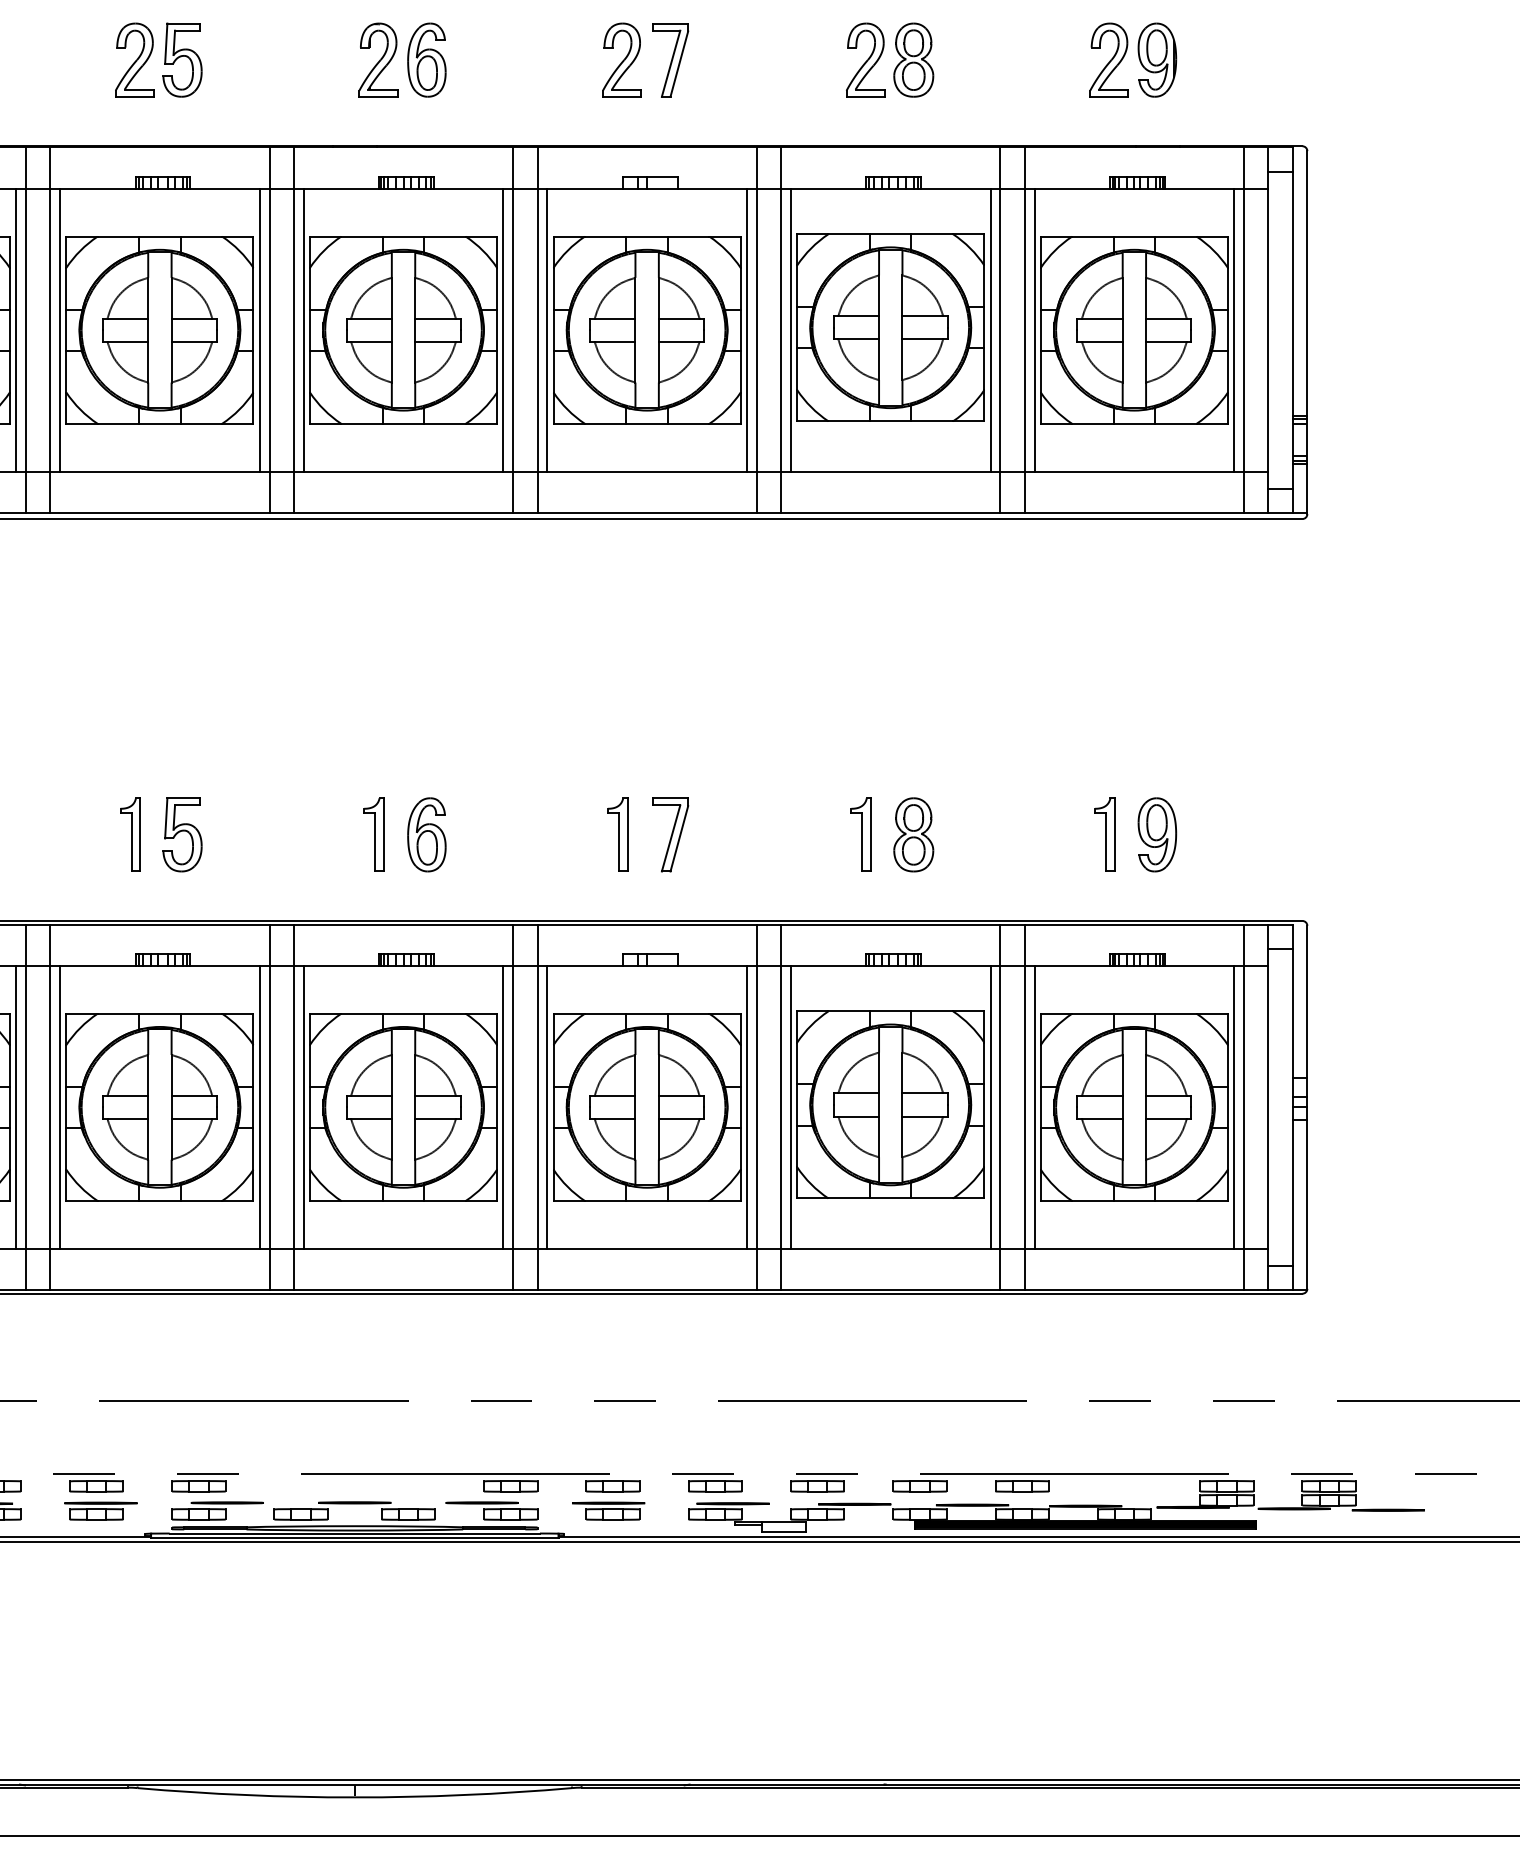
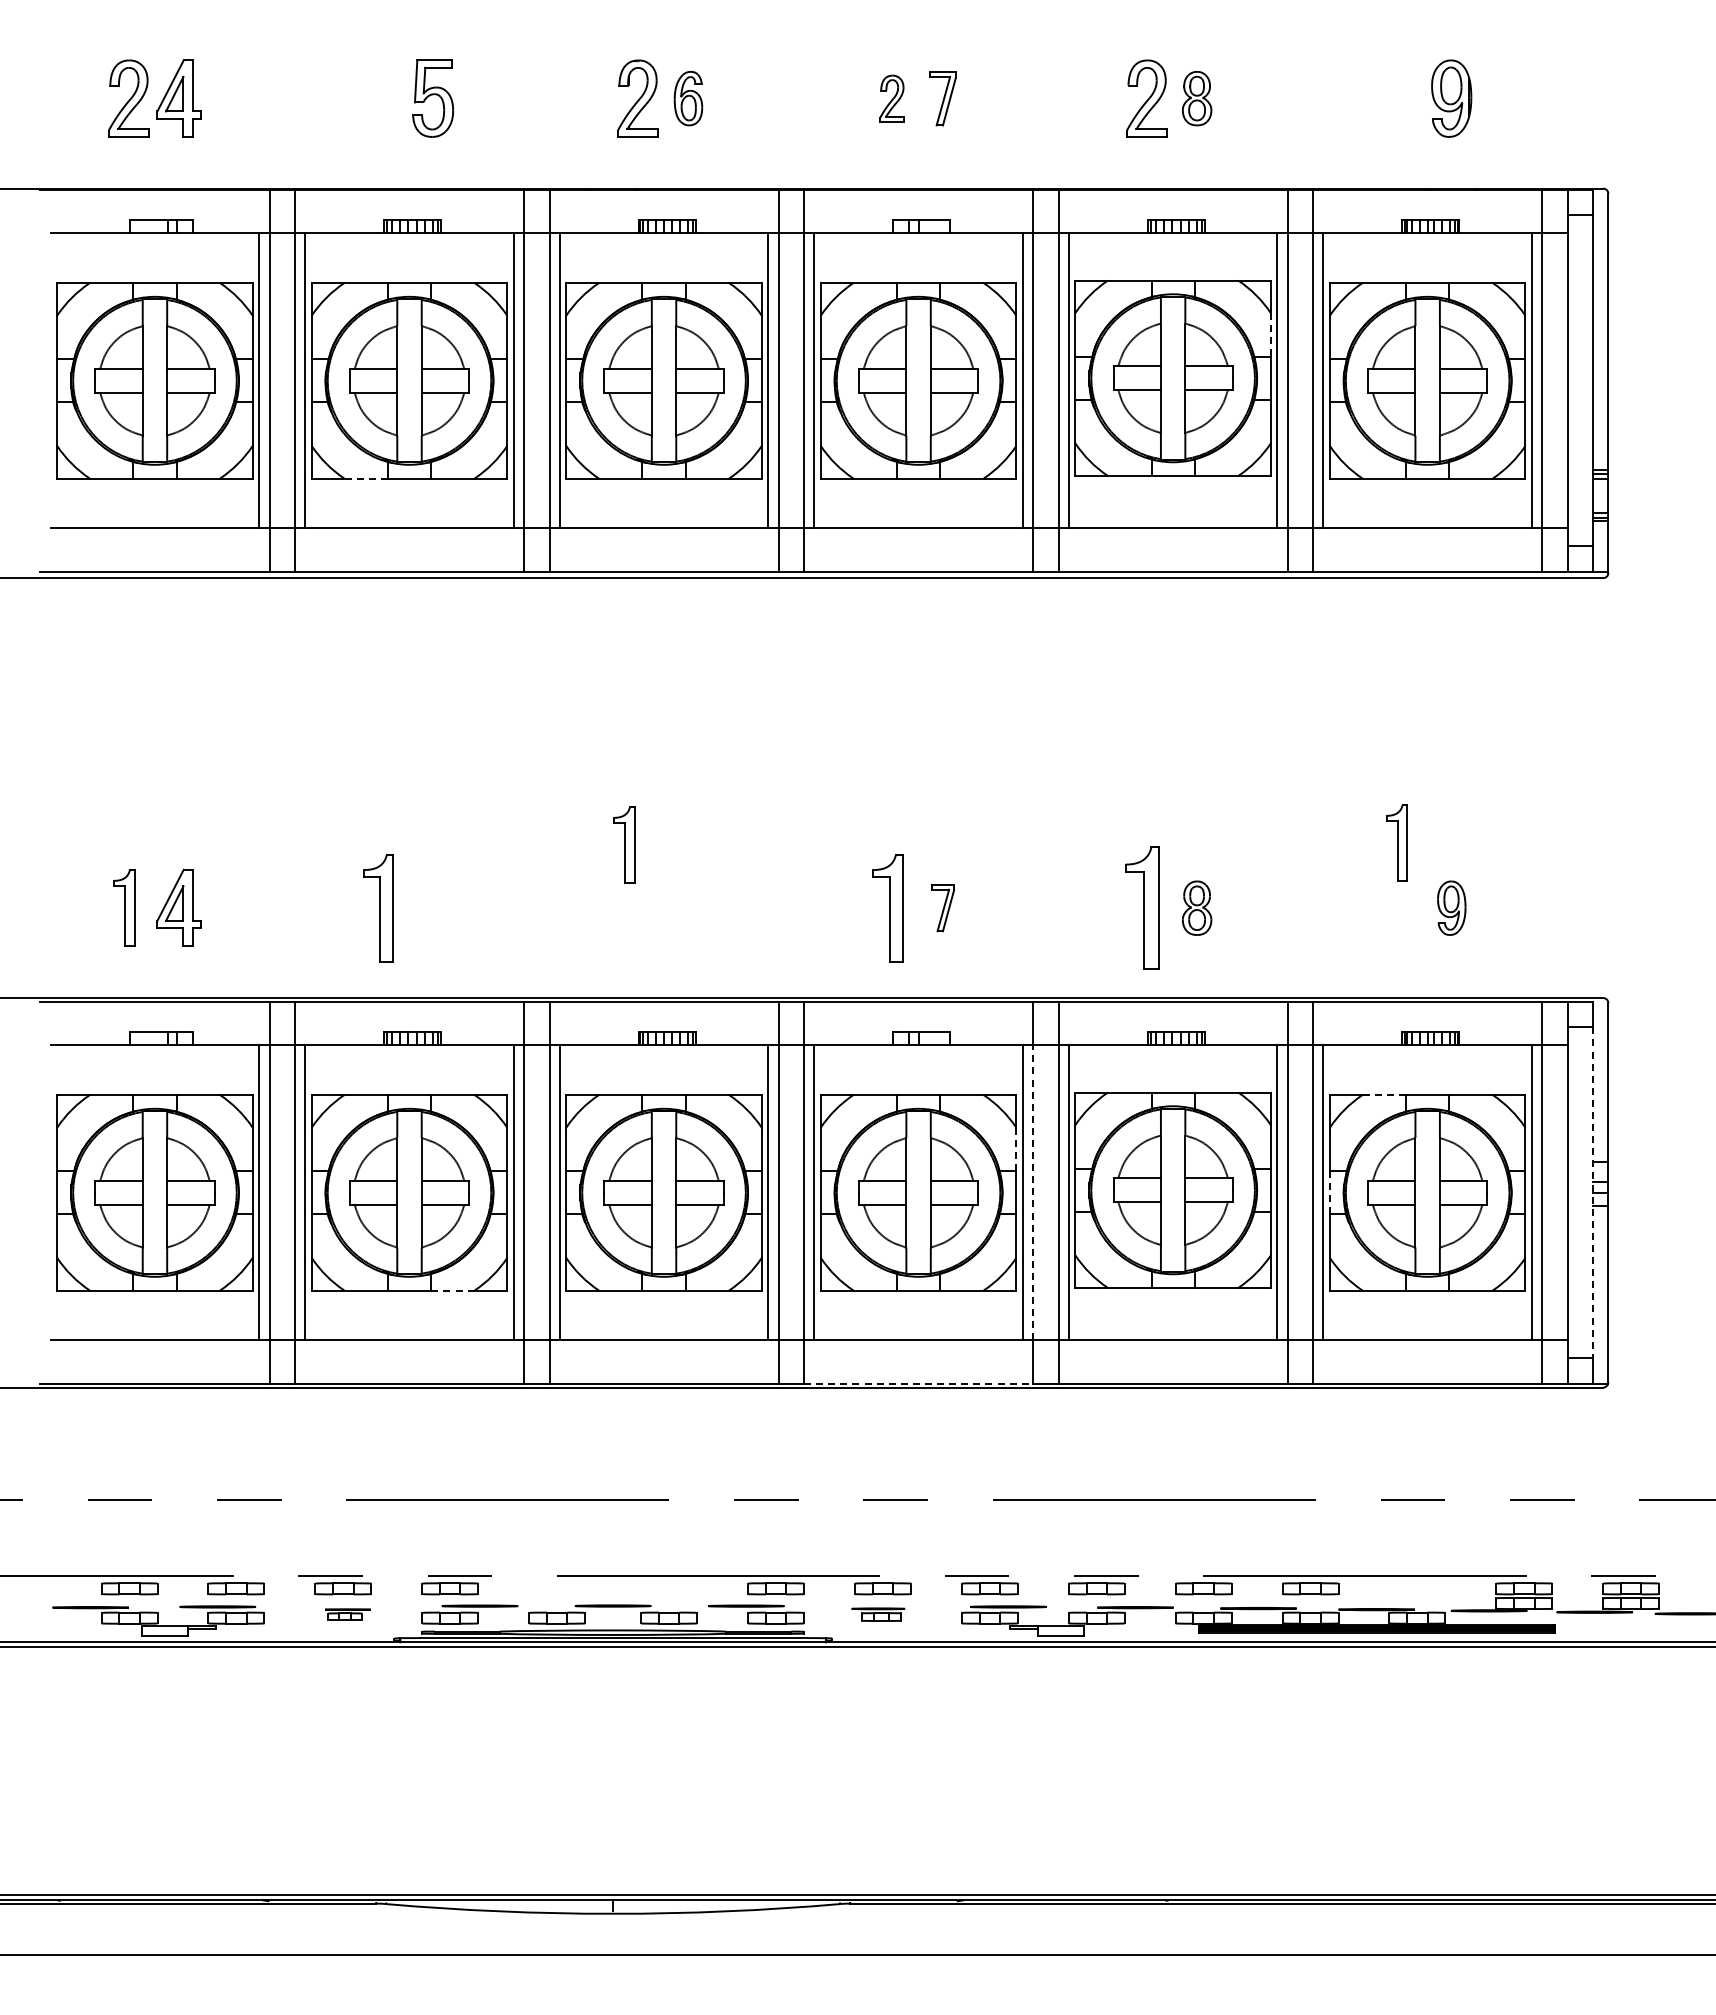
part: (134, 59) -> (382, 98), removed
part: (426, 59) -> (688, 98), size x0.7
part: (621, 59) -> (891, 98), size x0.6
part: (670, 59) -> (942, 98), size x0.7
part: (913, 59) -> (1196, 98), size x0.7
part: (1108, 59) -> (1400, 98), removed
line: (983, 285) -> (1270, 334), solid -> dashed
line: (118, 423) -> (366, 478), solid -> dashed
part: (130, 834) -> (378, 907), size x1.4
part: (374, 834) -> (624, 844), moved
part: (617, 834) -> (887, 907), size x1.4
part: (861, 834) -> (1142, 907), size x1.6
part: (1104, 834) -> (1396, 842), moved
part: (181, 835) -> (432, 908), removed
part: (426, 835) -> (688, 908), removed
part: (670, 835) -> (942, 908), size x0.6
part: (913, 835) -> (1196, 908), size x0.7
part: (1157, 835) -> (1451, 908), size x0.7
line: (1093, 1014) -> (1384, 1095), solid -> dashed
line: (740, 1065) -> (1016, 1149), solid -> dashed
line: (757, 1107) -> (1033, 1192), solid -> dashed
line: (1040, 1107) -> (1329, 1192), solid -> dashed
line: (1293, 1108) -> (1593, 1193), solid -> dashed
line: (201, 1200) -> (452, 1290), solid -> dashed
line: (647, 1289) -> (918, 1383), solid -> dashed
part: (100, 1510) -> (347, 1614), size x0.6
part: (608, 1510) -> (878, 1614), size x0.7

